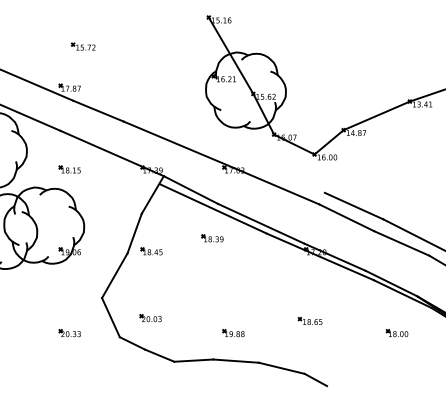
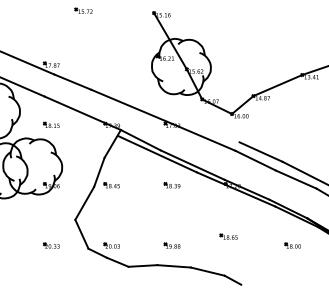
part: (82, 46) -> (83, 10), moved
part: (212, 238) -> (172, 185), moved
part: (150, 318) -> (111, 245), moved

